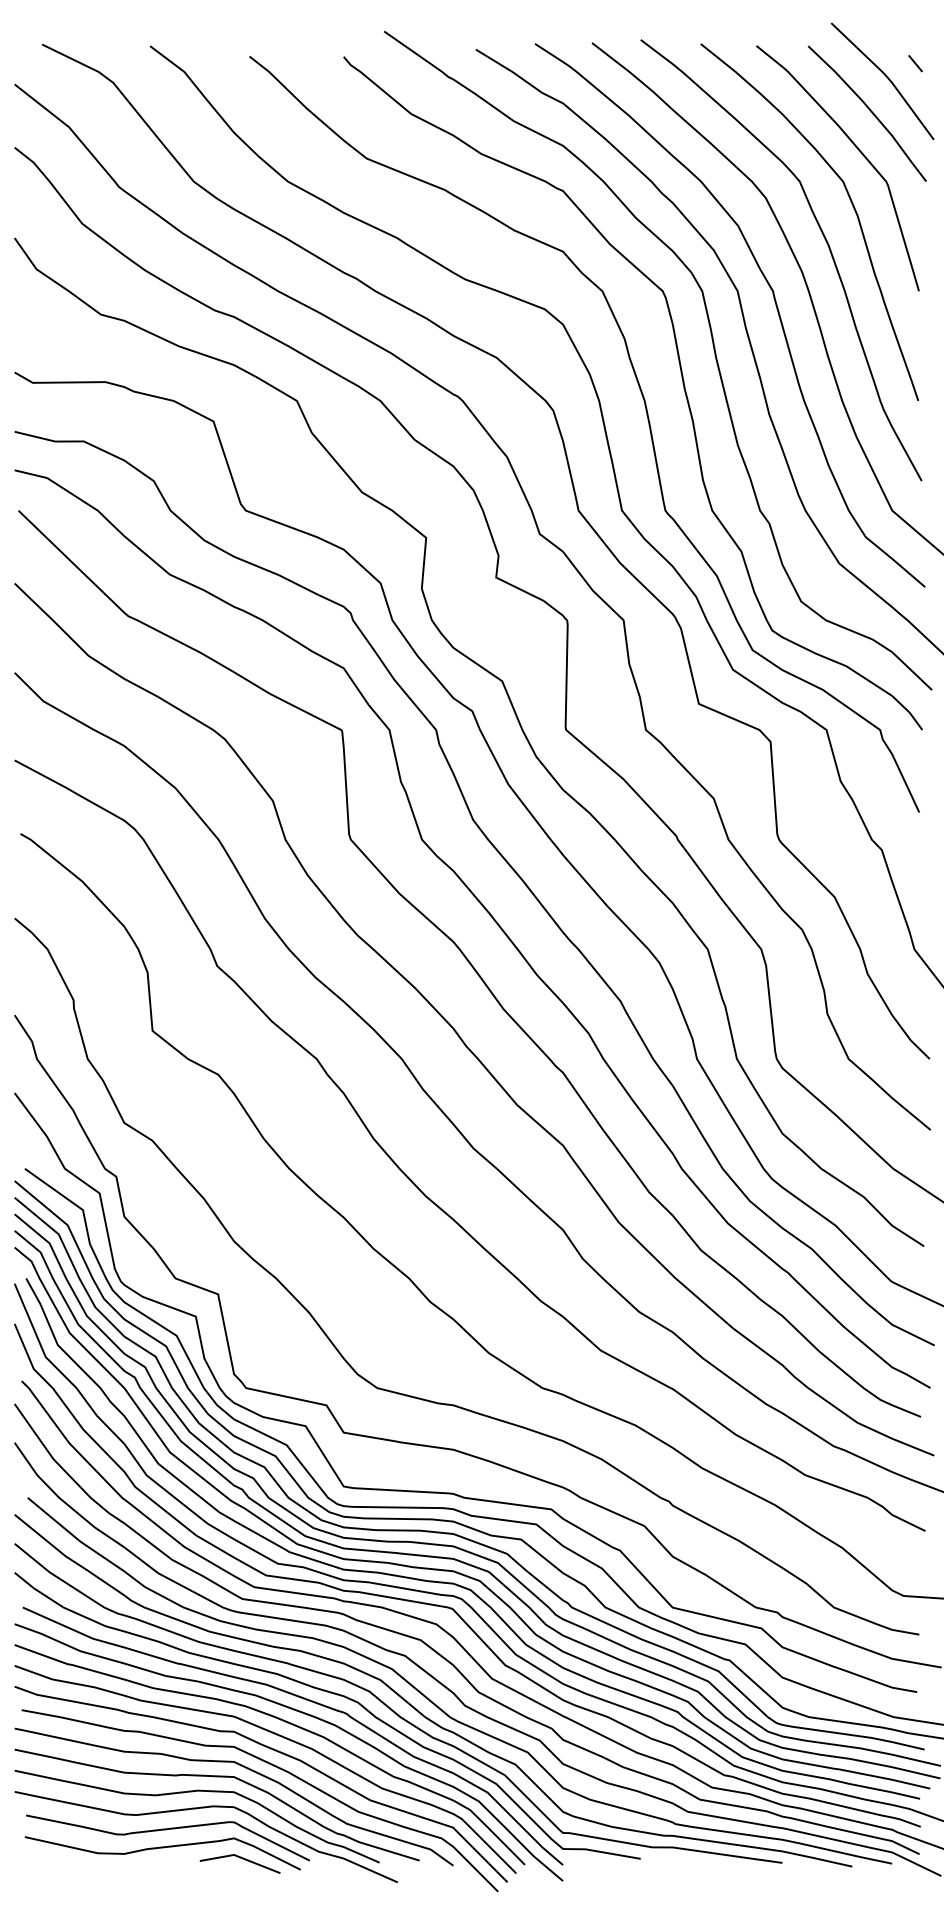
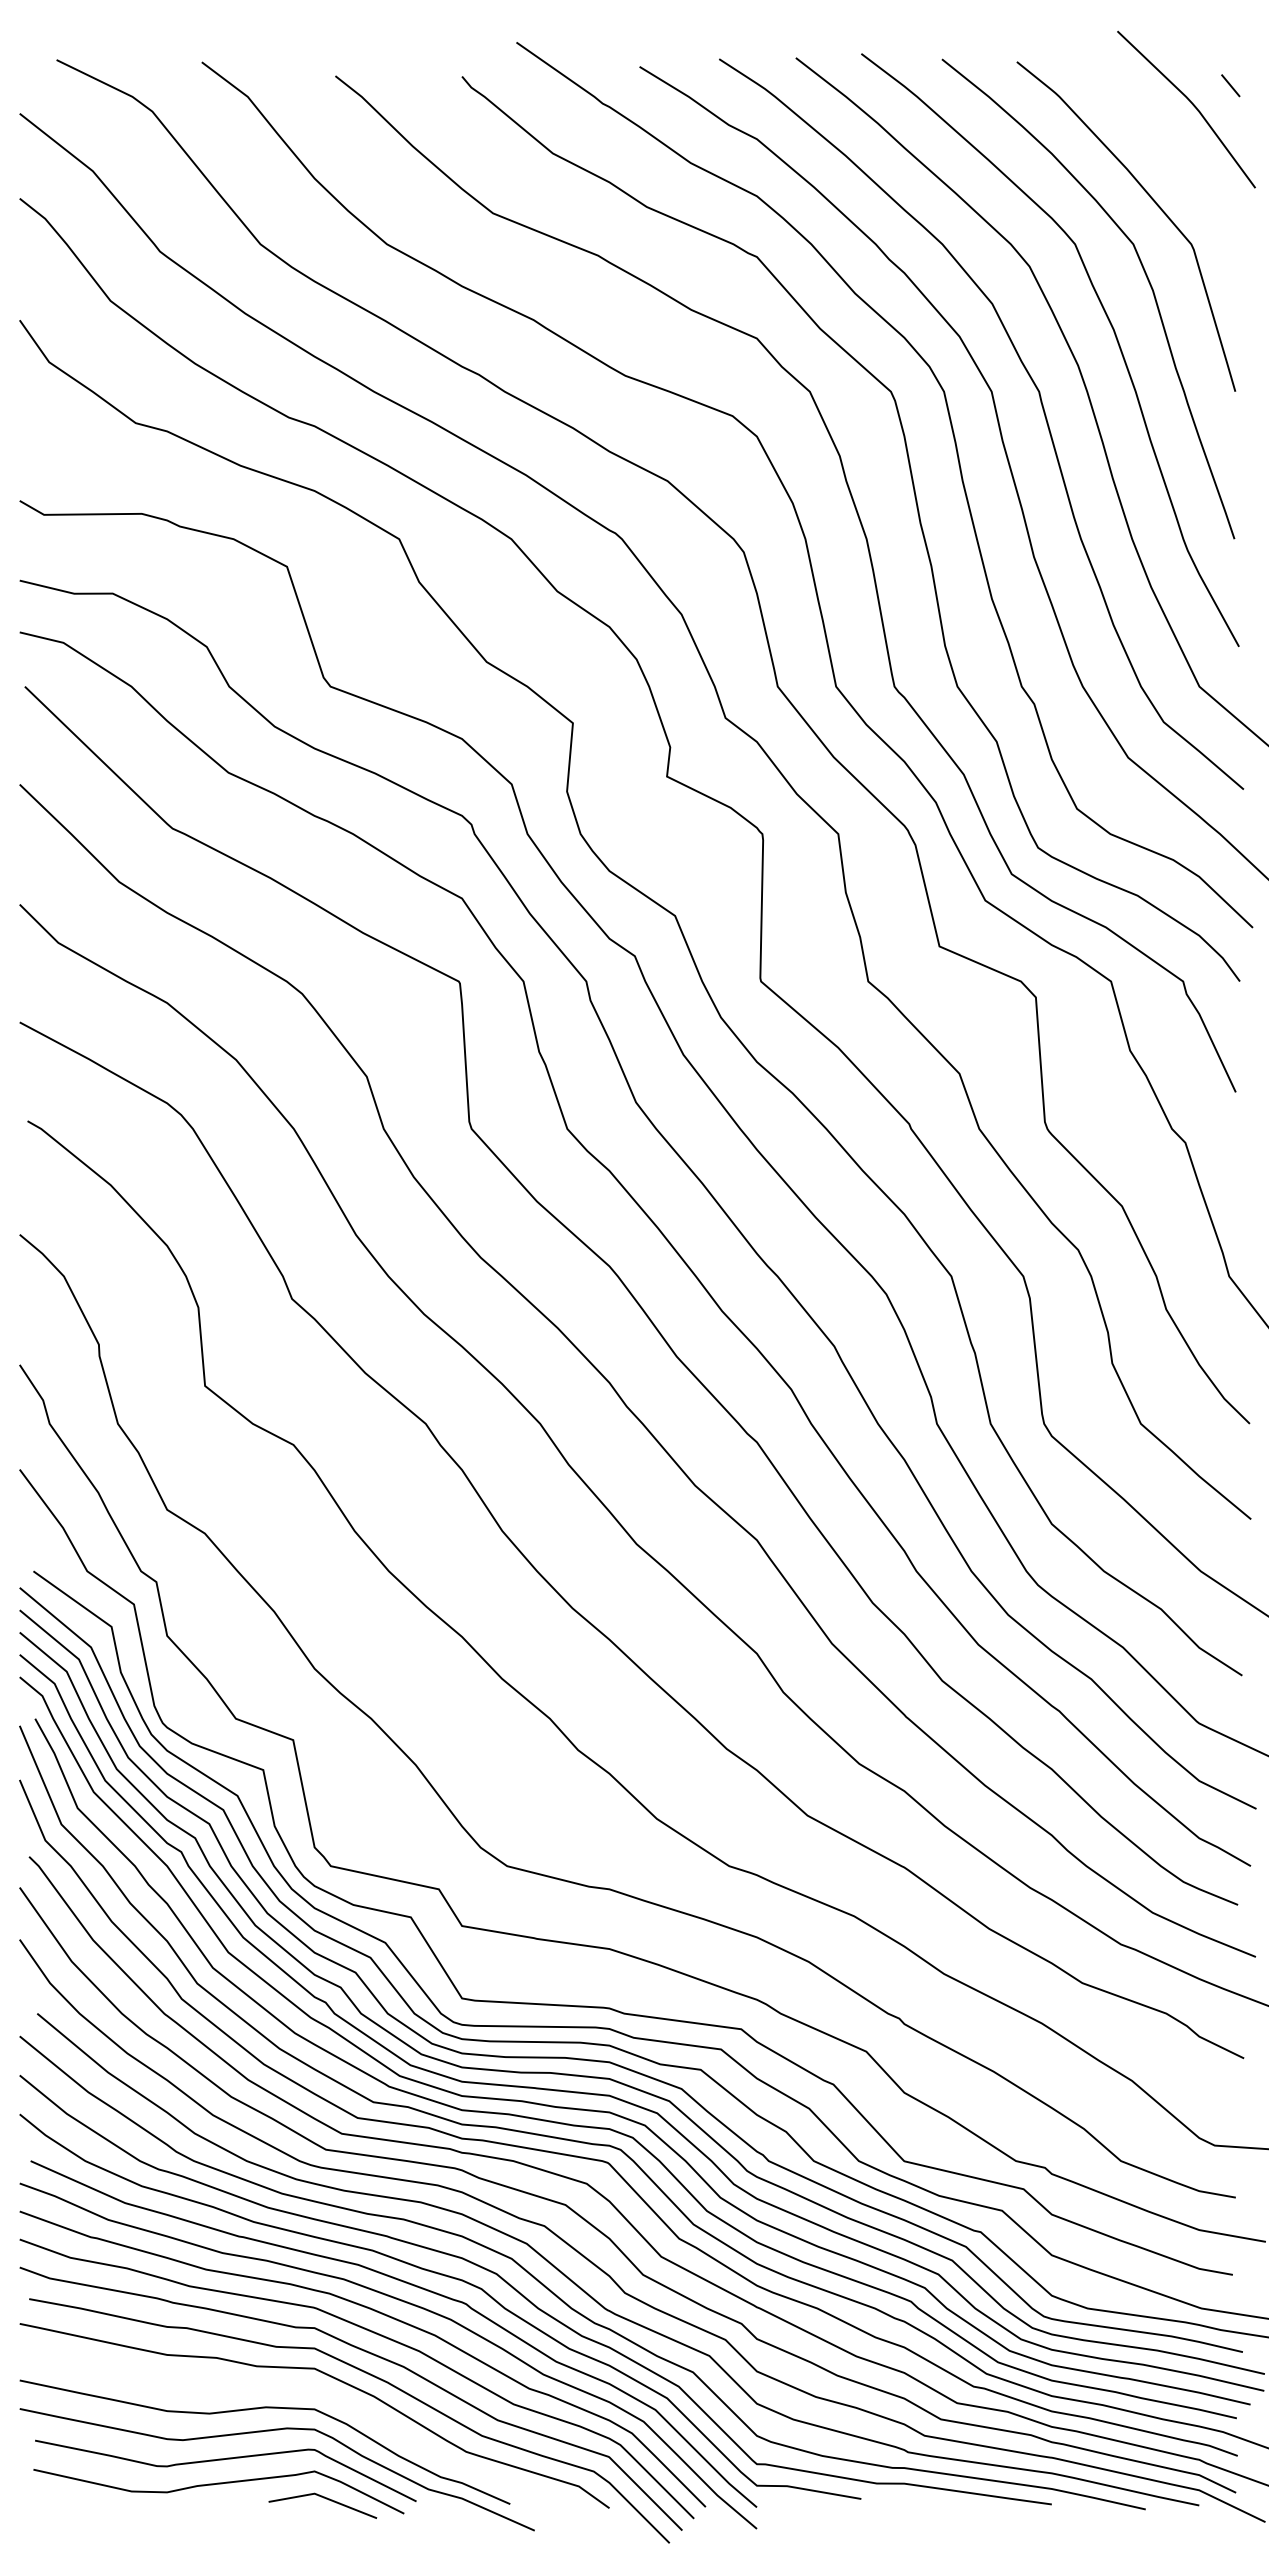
curve: (869, 110) -> (1168, 148), removed
curve: (219, 1777) -> (294, 2389), removed

